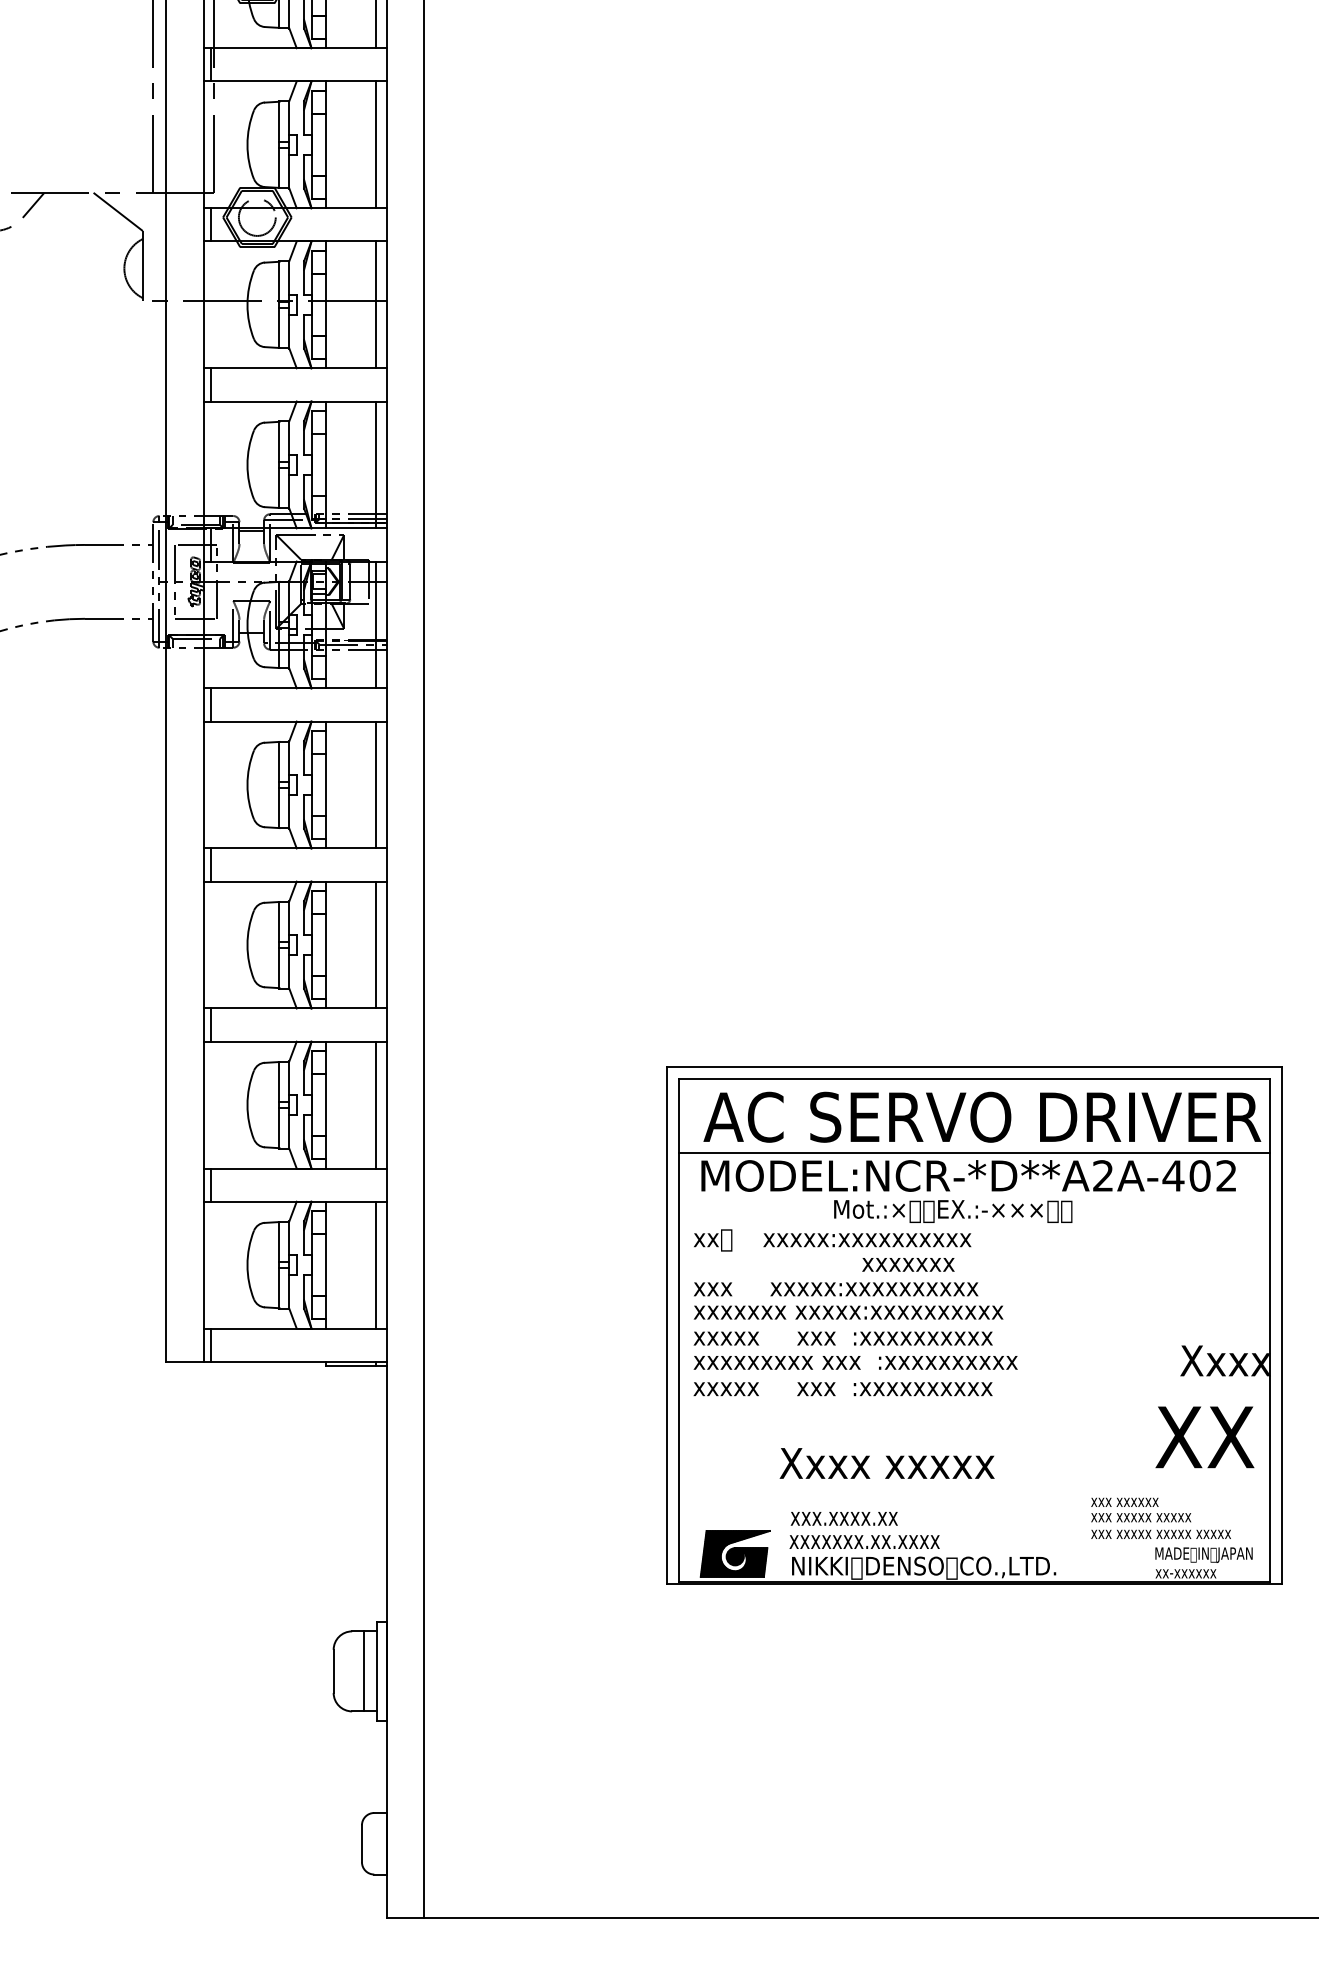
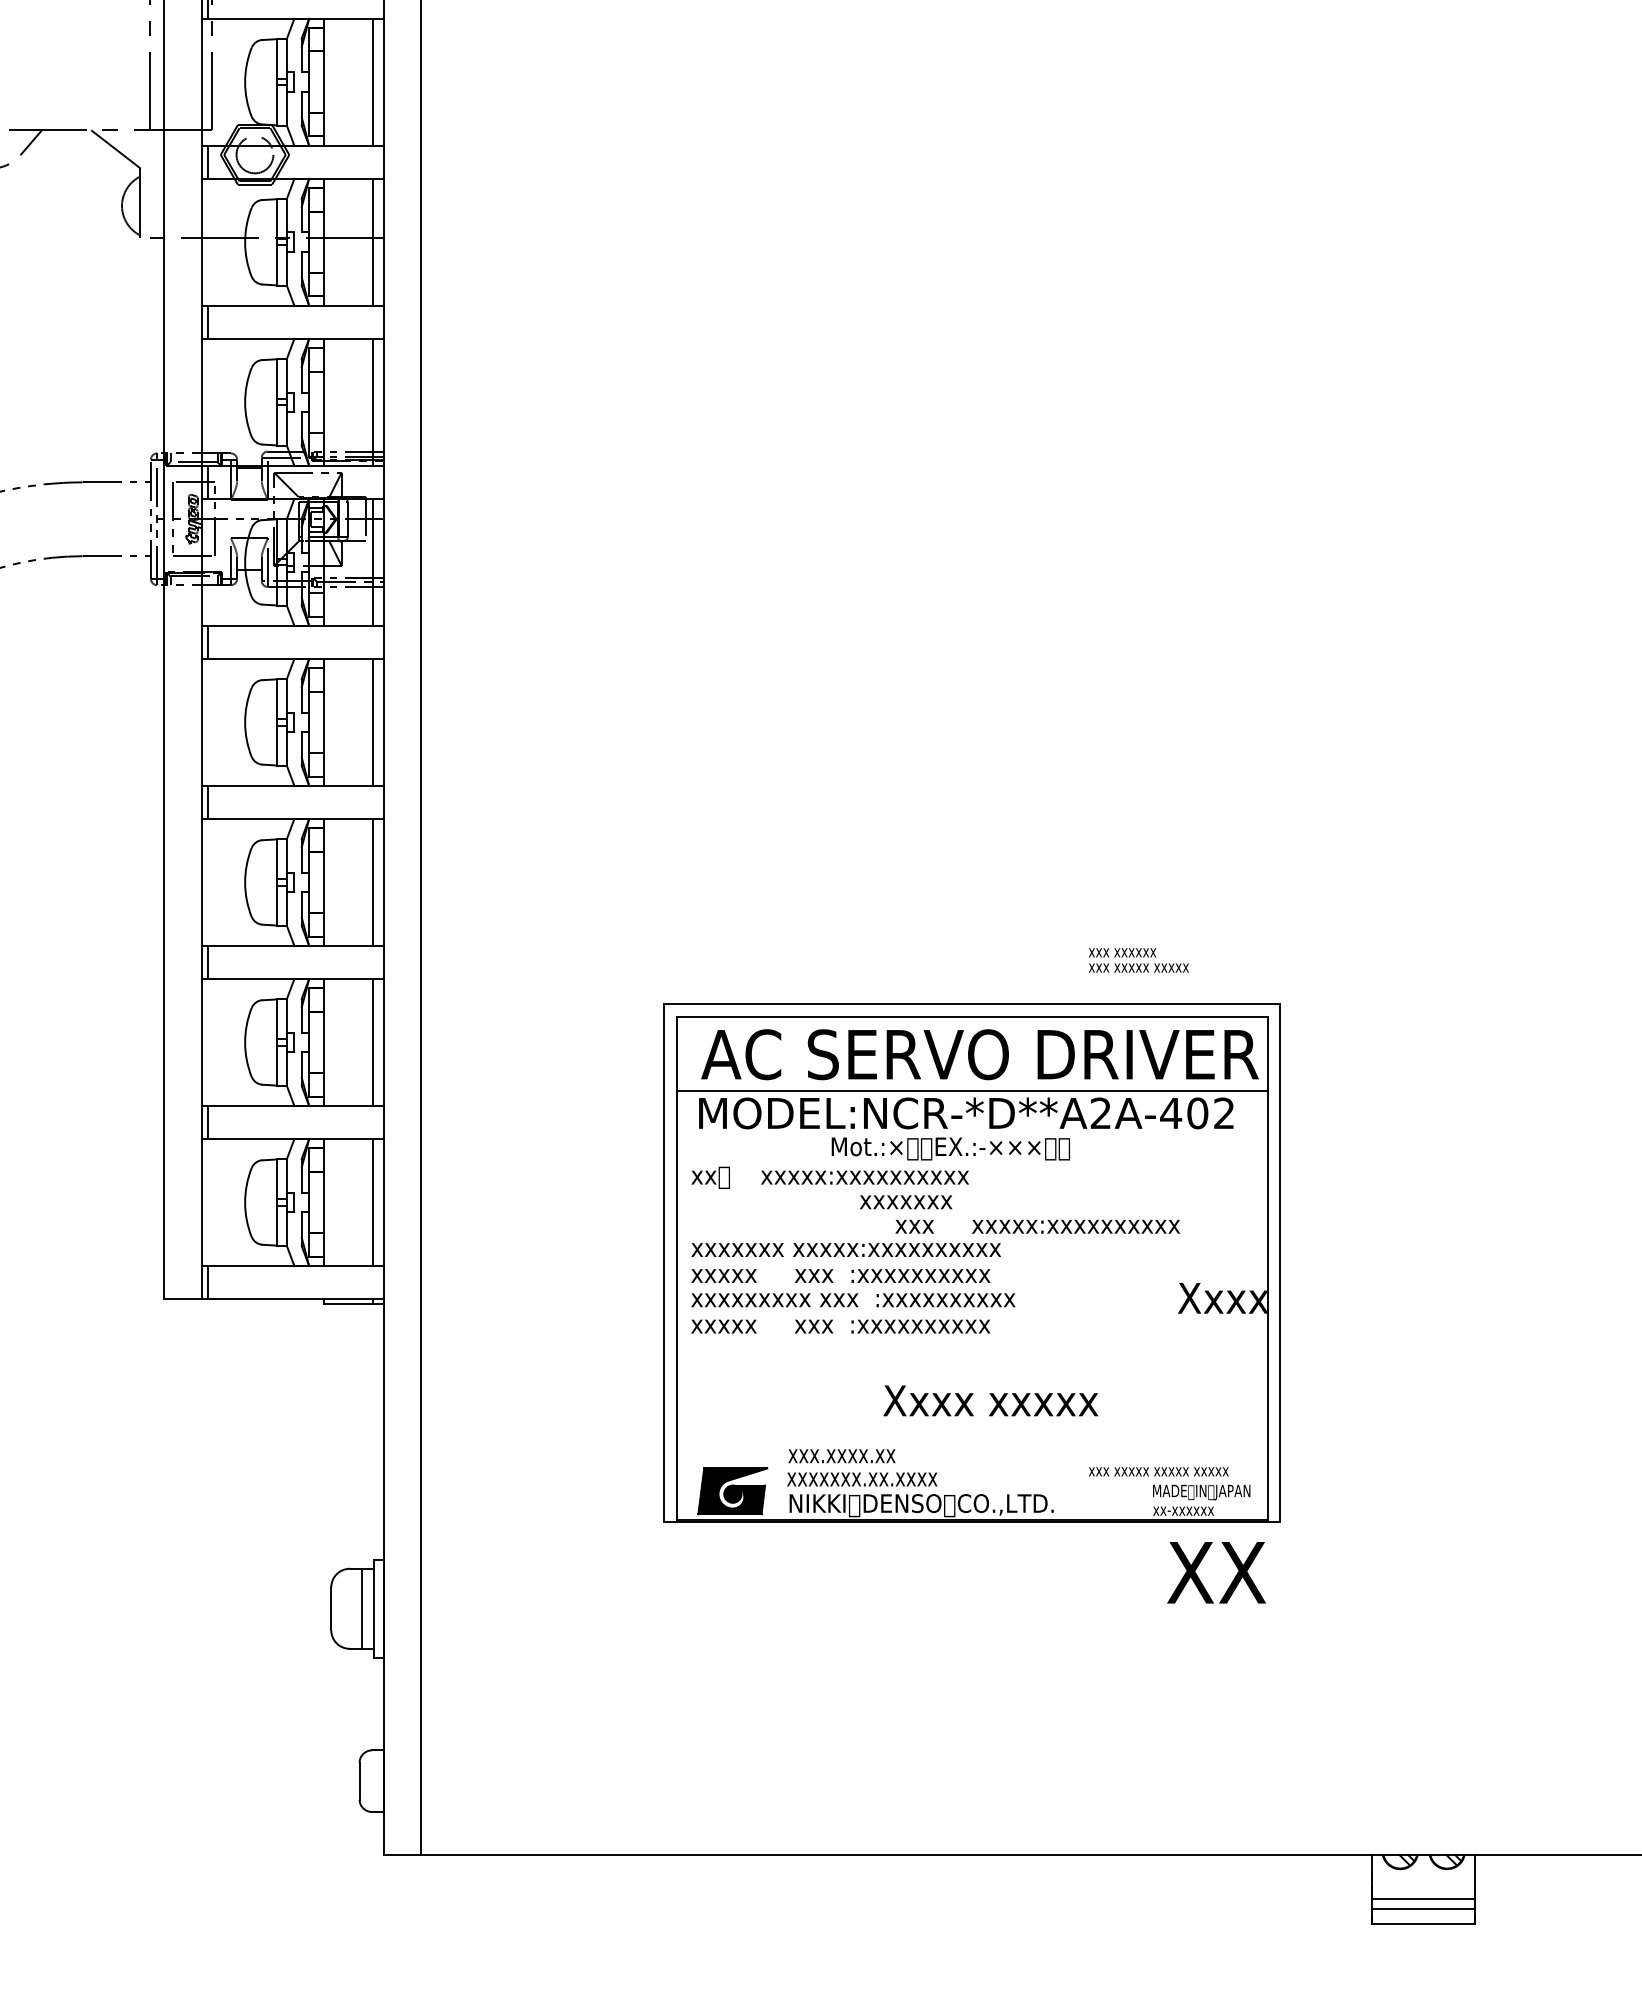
text: (835, 1289) -> (1037, 1226), moved
text: (1204, 1437) -> (1216, 1572), moved
text: (886, 1463) -> (990, 1400), moved
text: (1140, 1510) -> (1138, 960), moved

